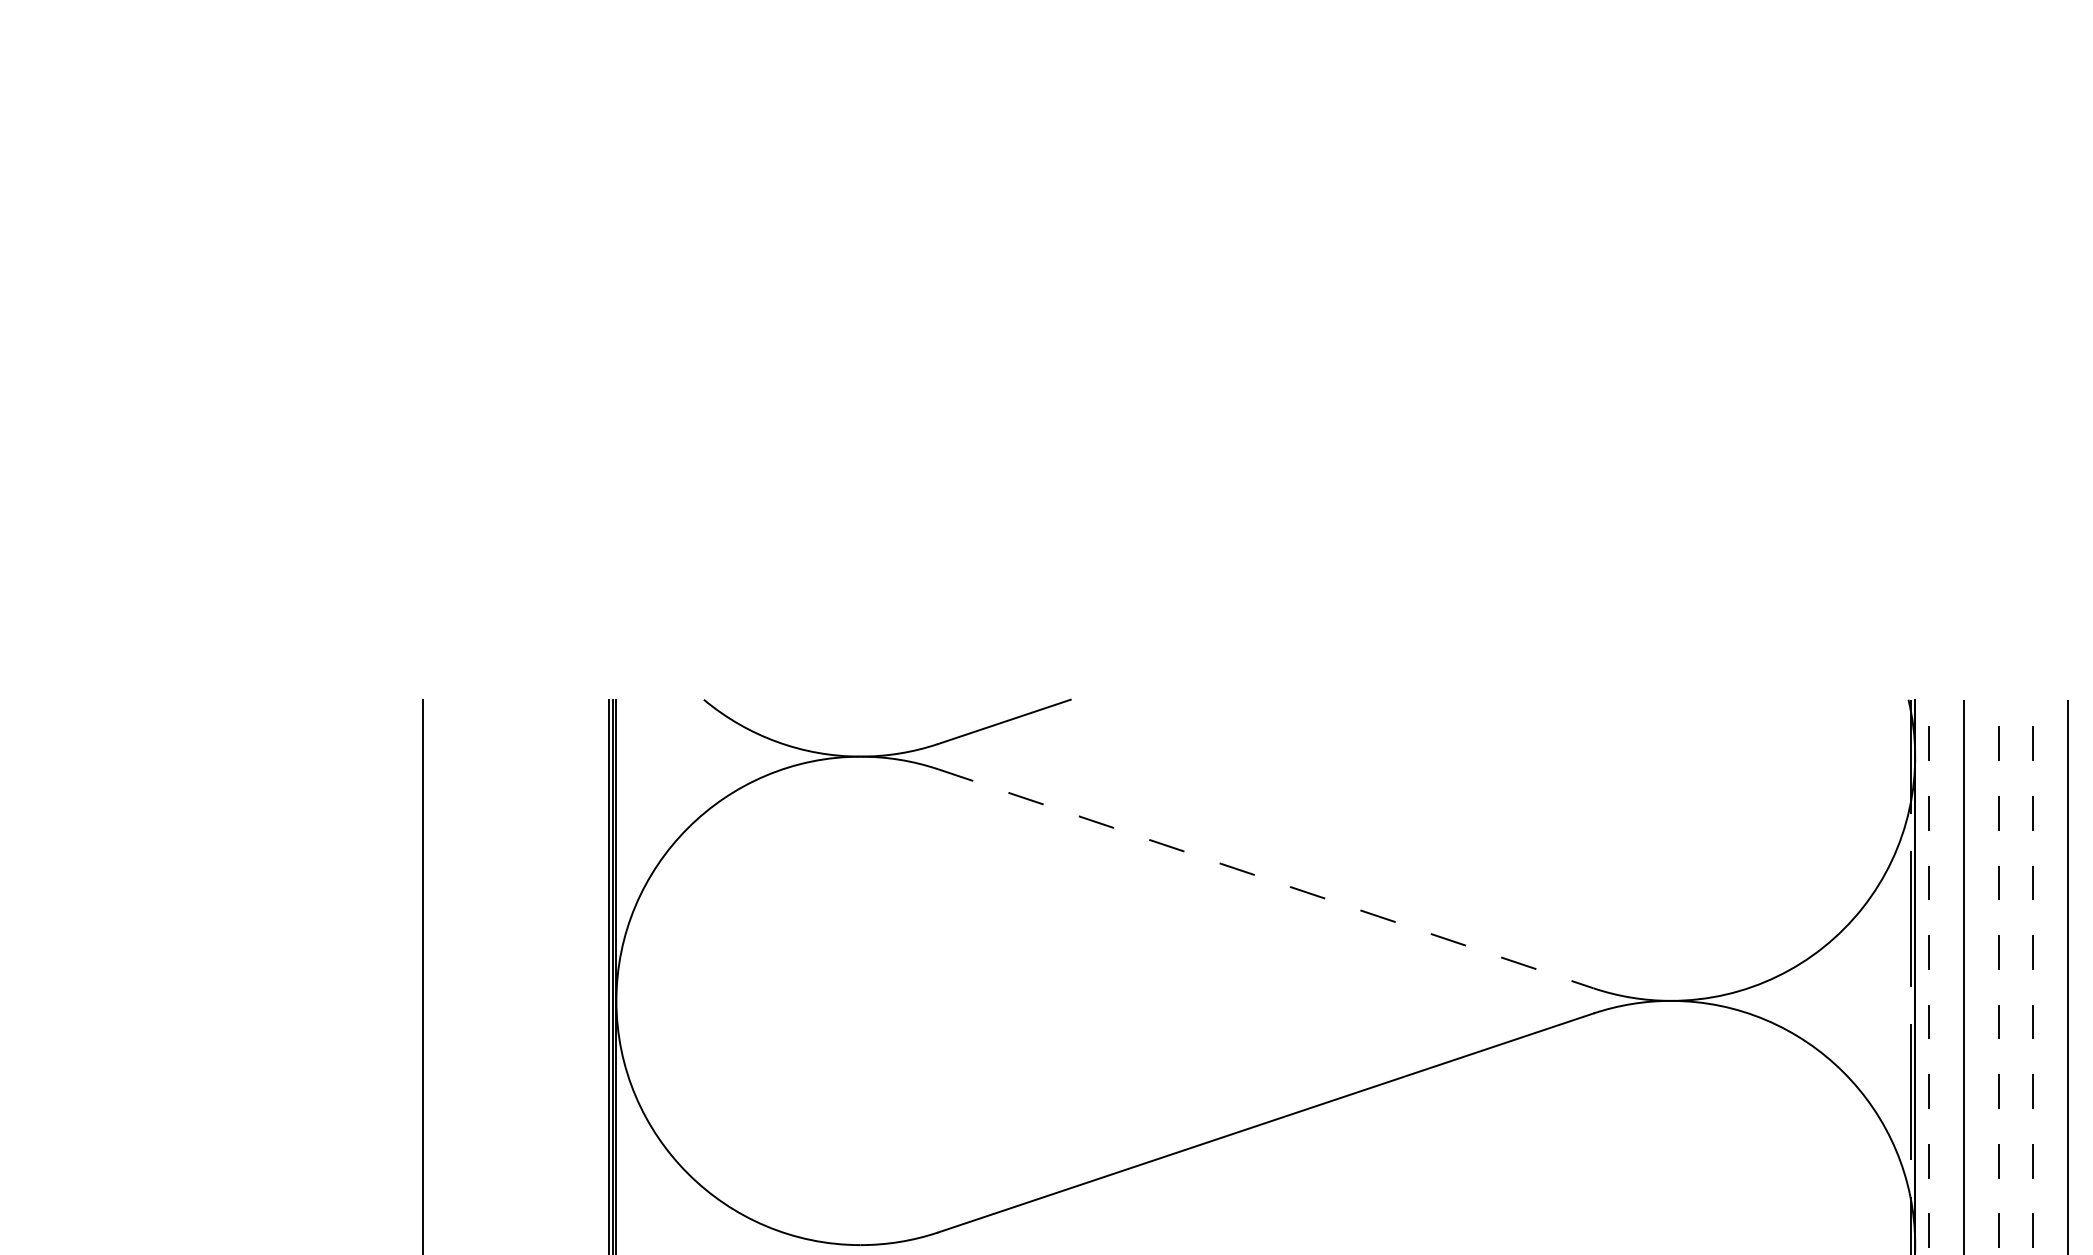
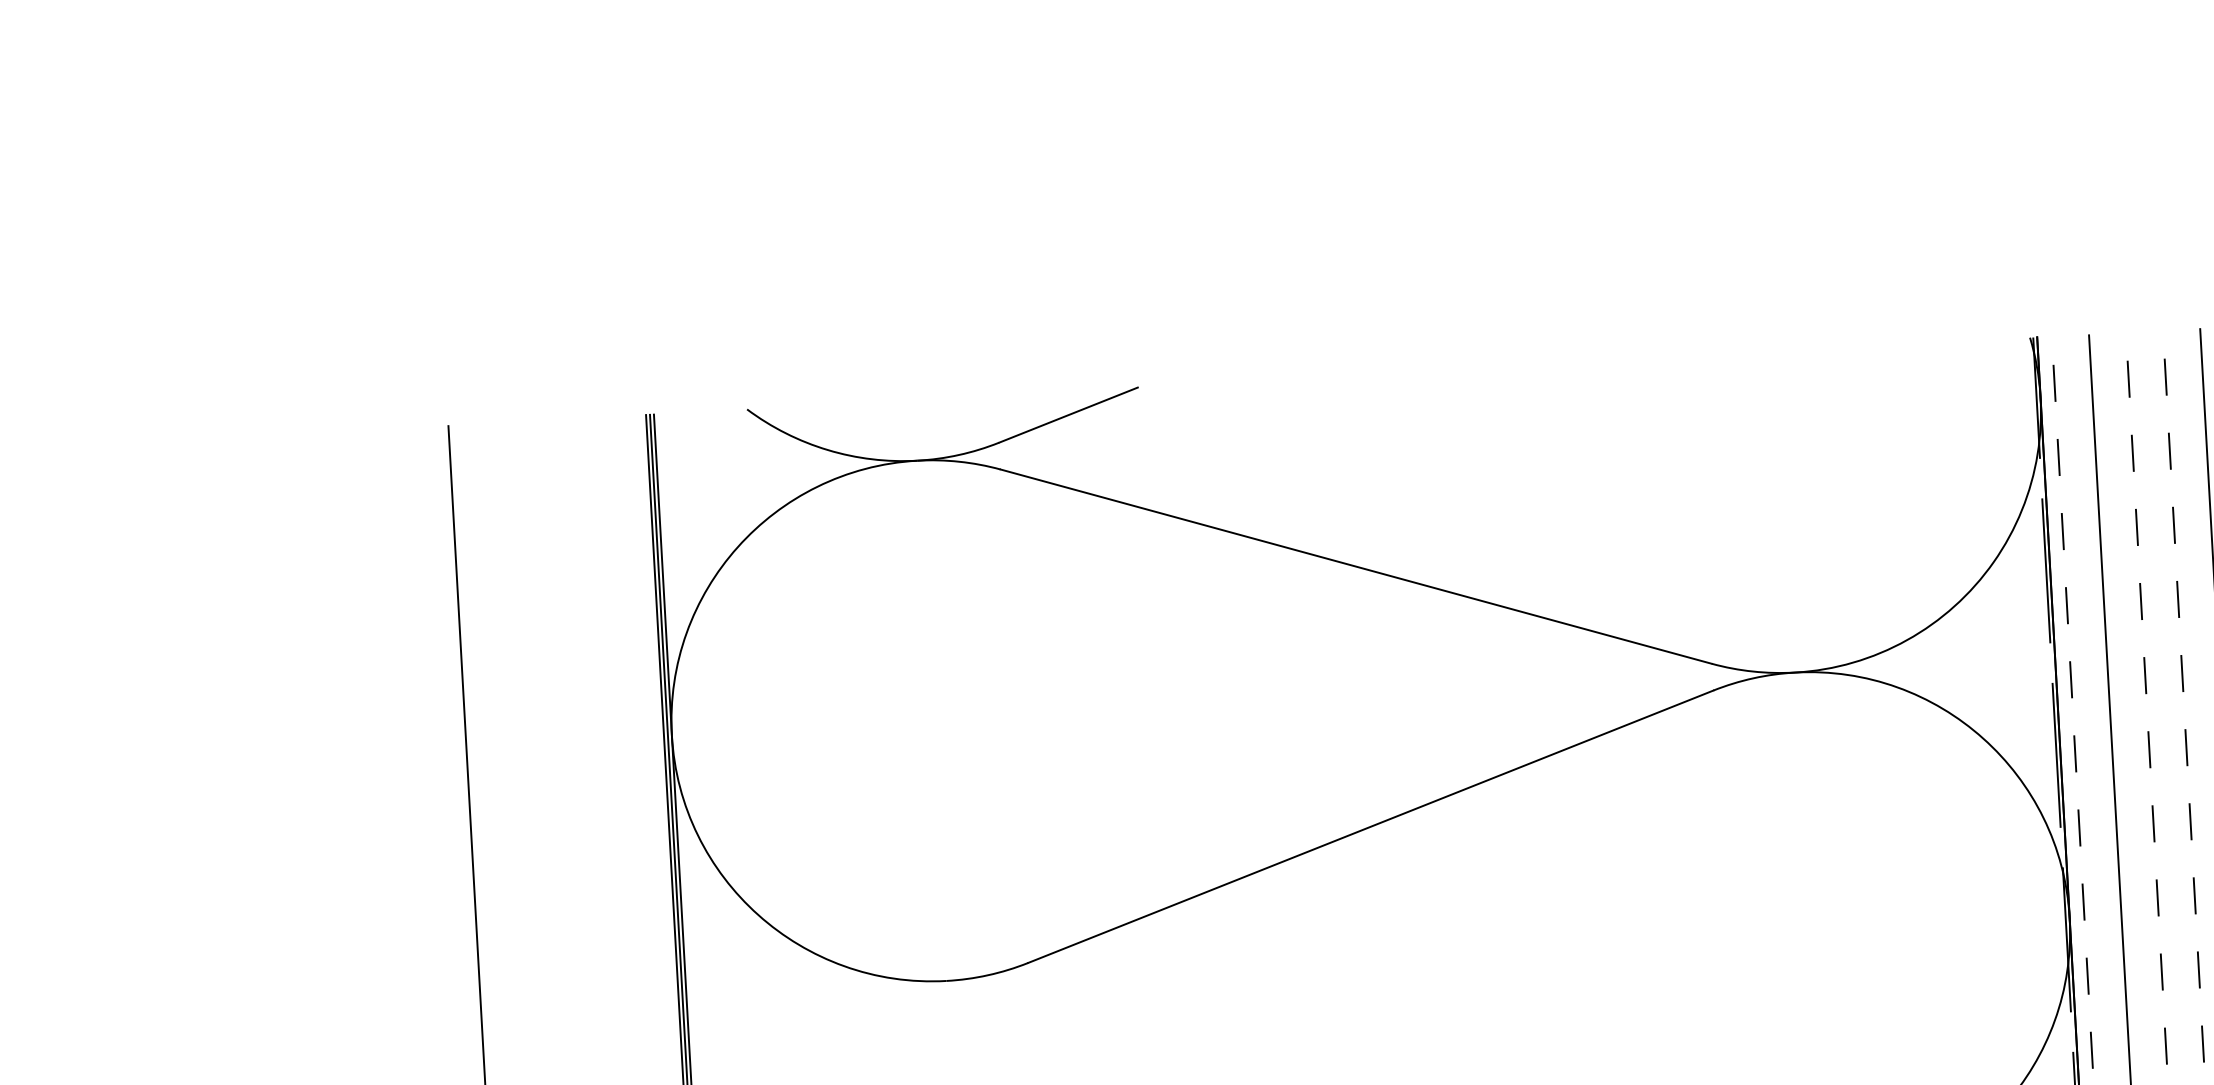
line: (1265, 878) -> (1355, 566), dashed -> solid

